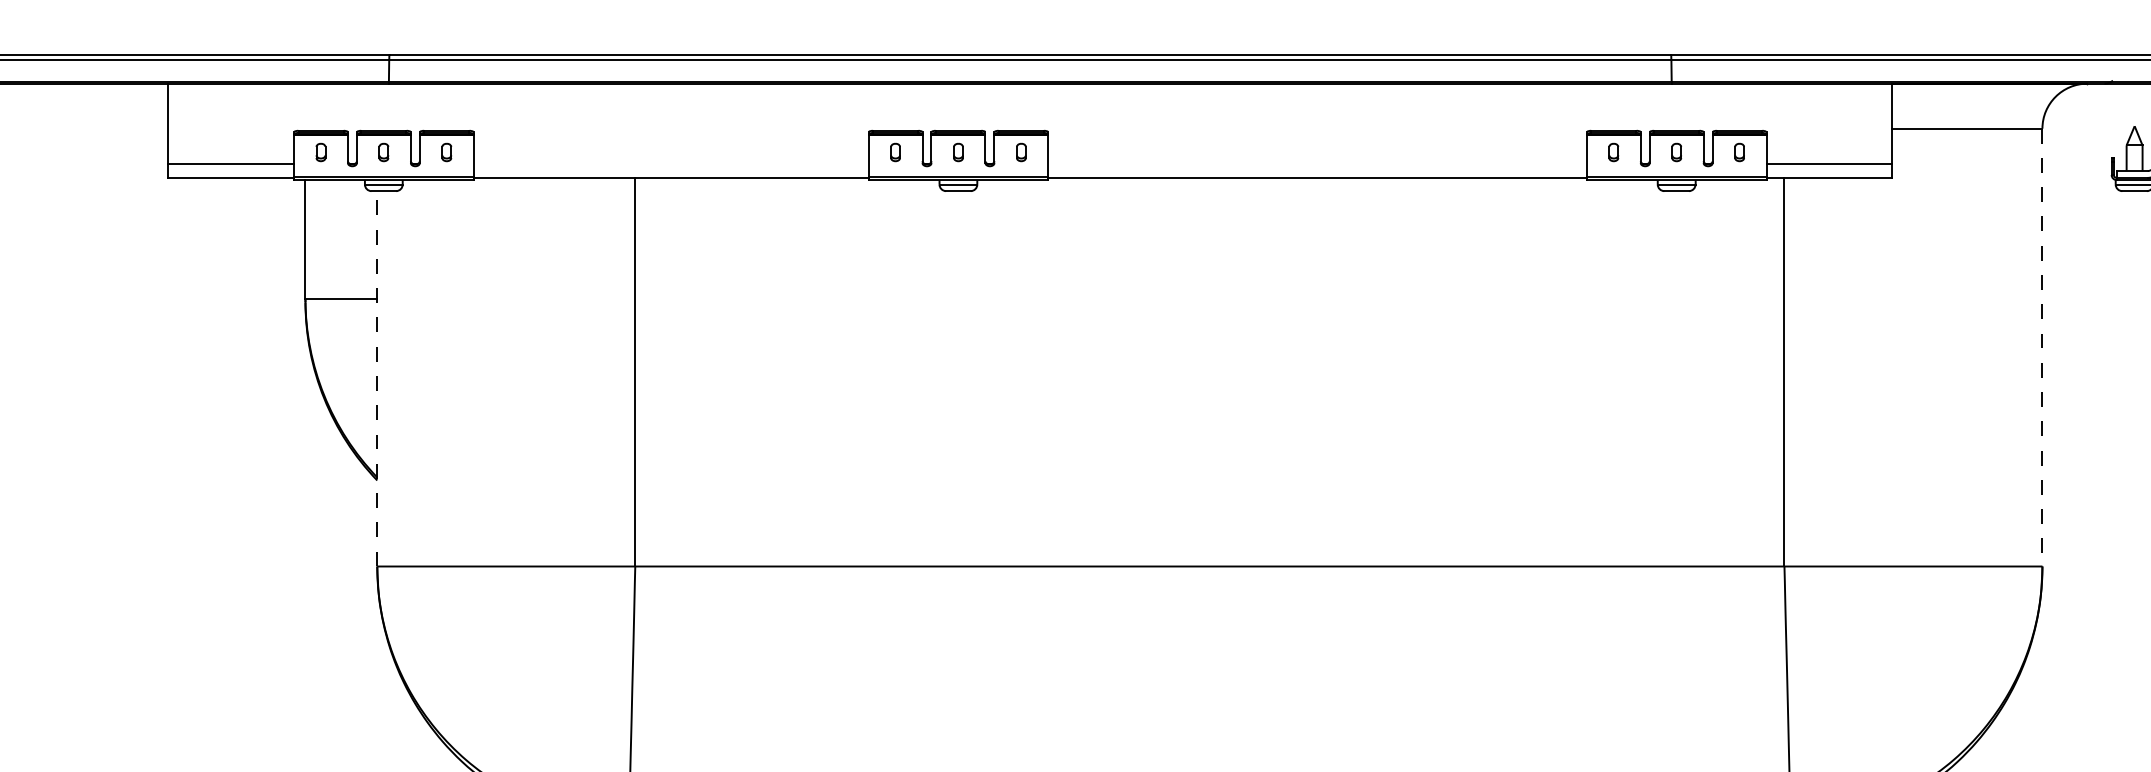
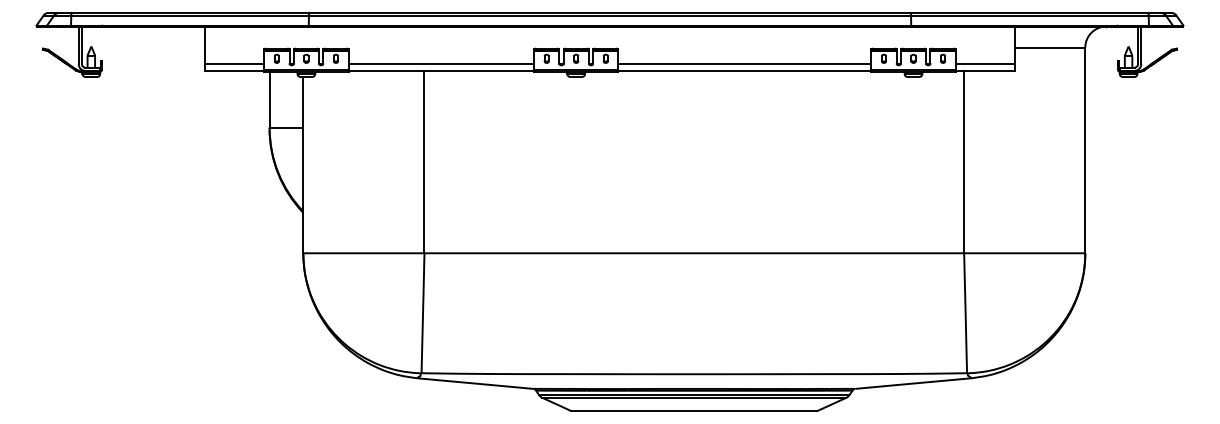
line: (671, 164) -> (441, 64), added
line: (1316, 164) -> (744, 64), added
line: (2042, 347) -> (1085, 150), dashed -> solid
line: (377, 377) -> (303, 164), dashed -> solid

